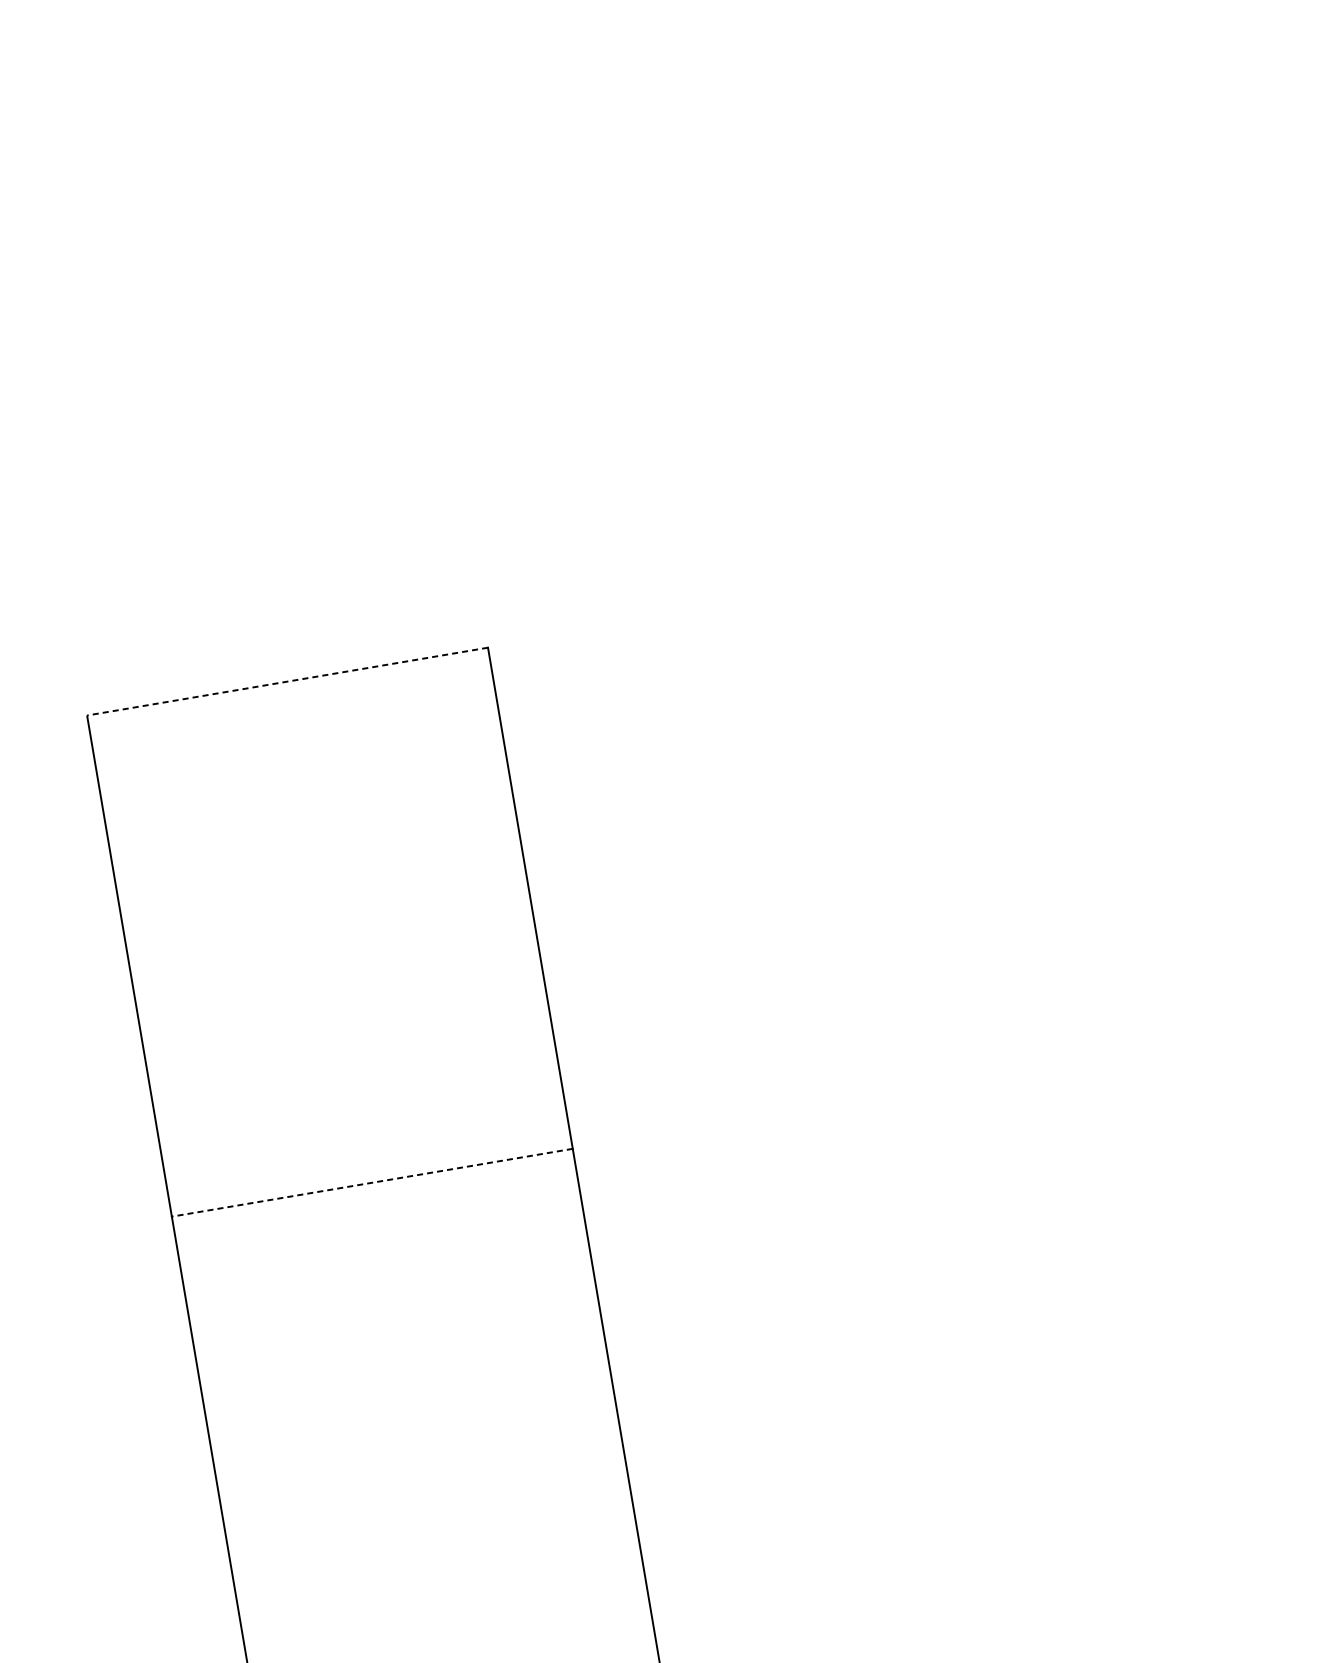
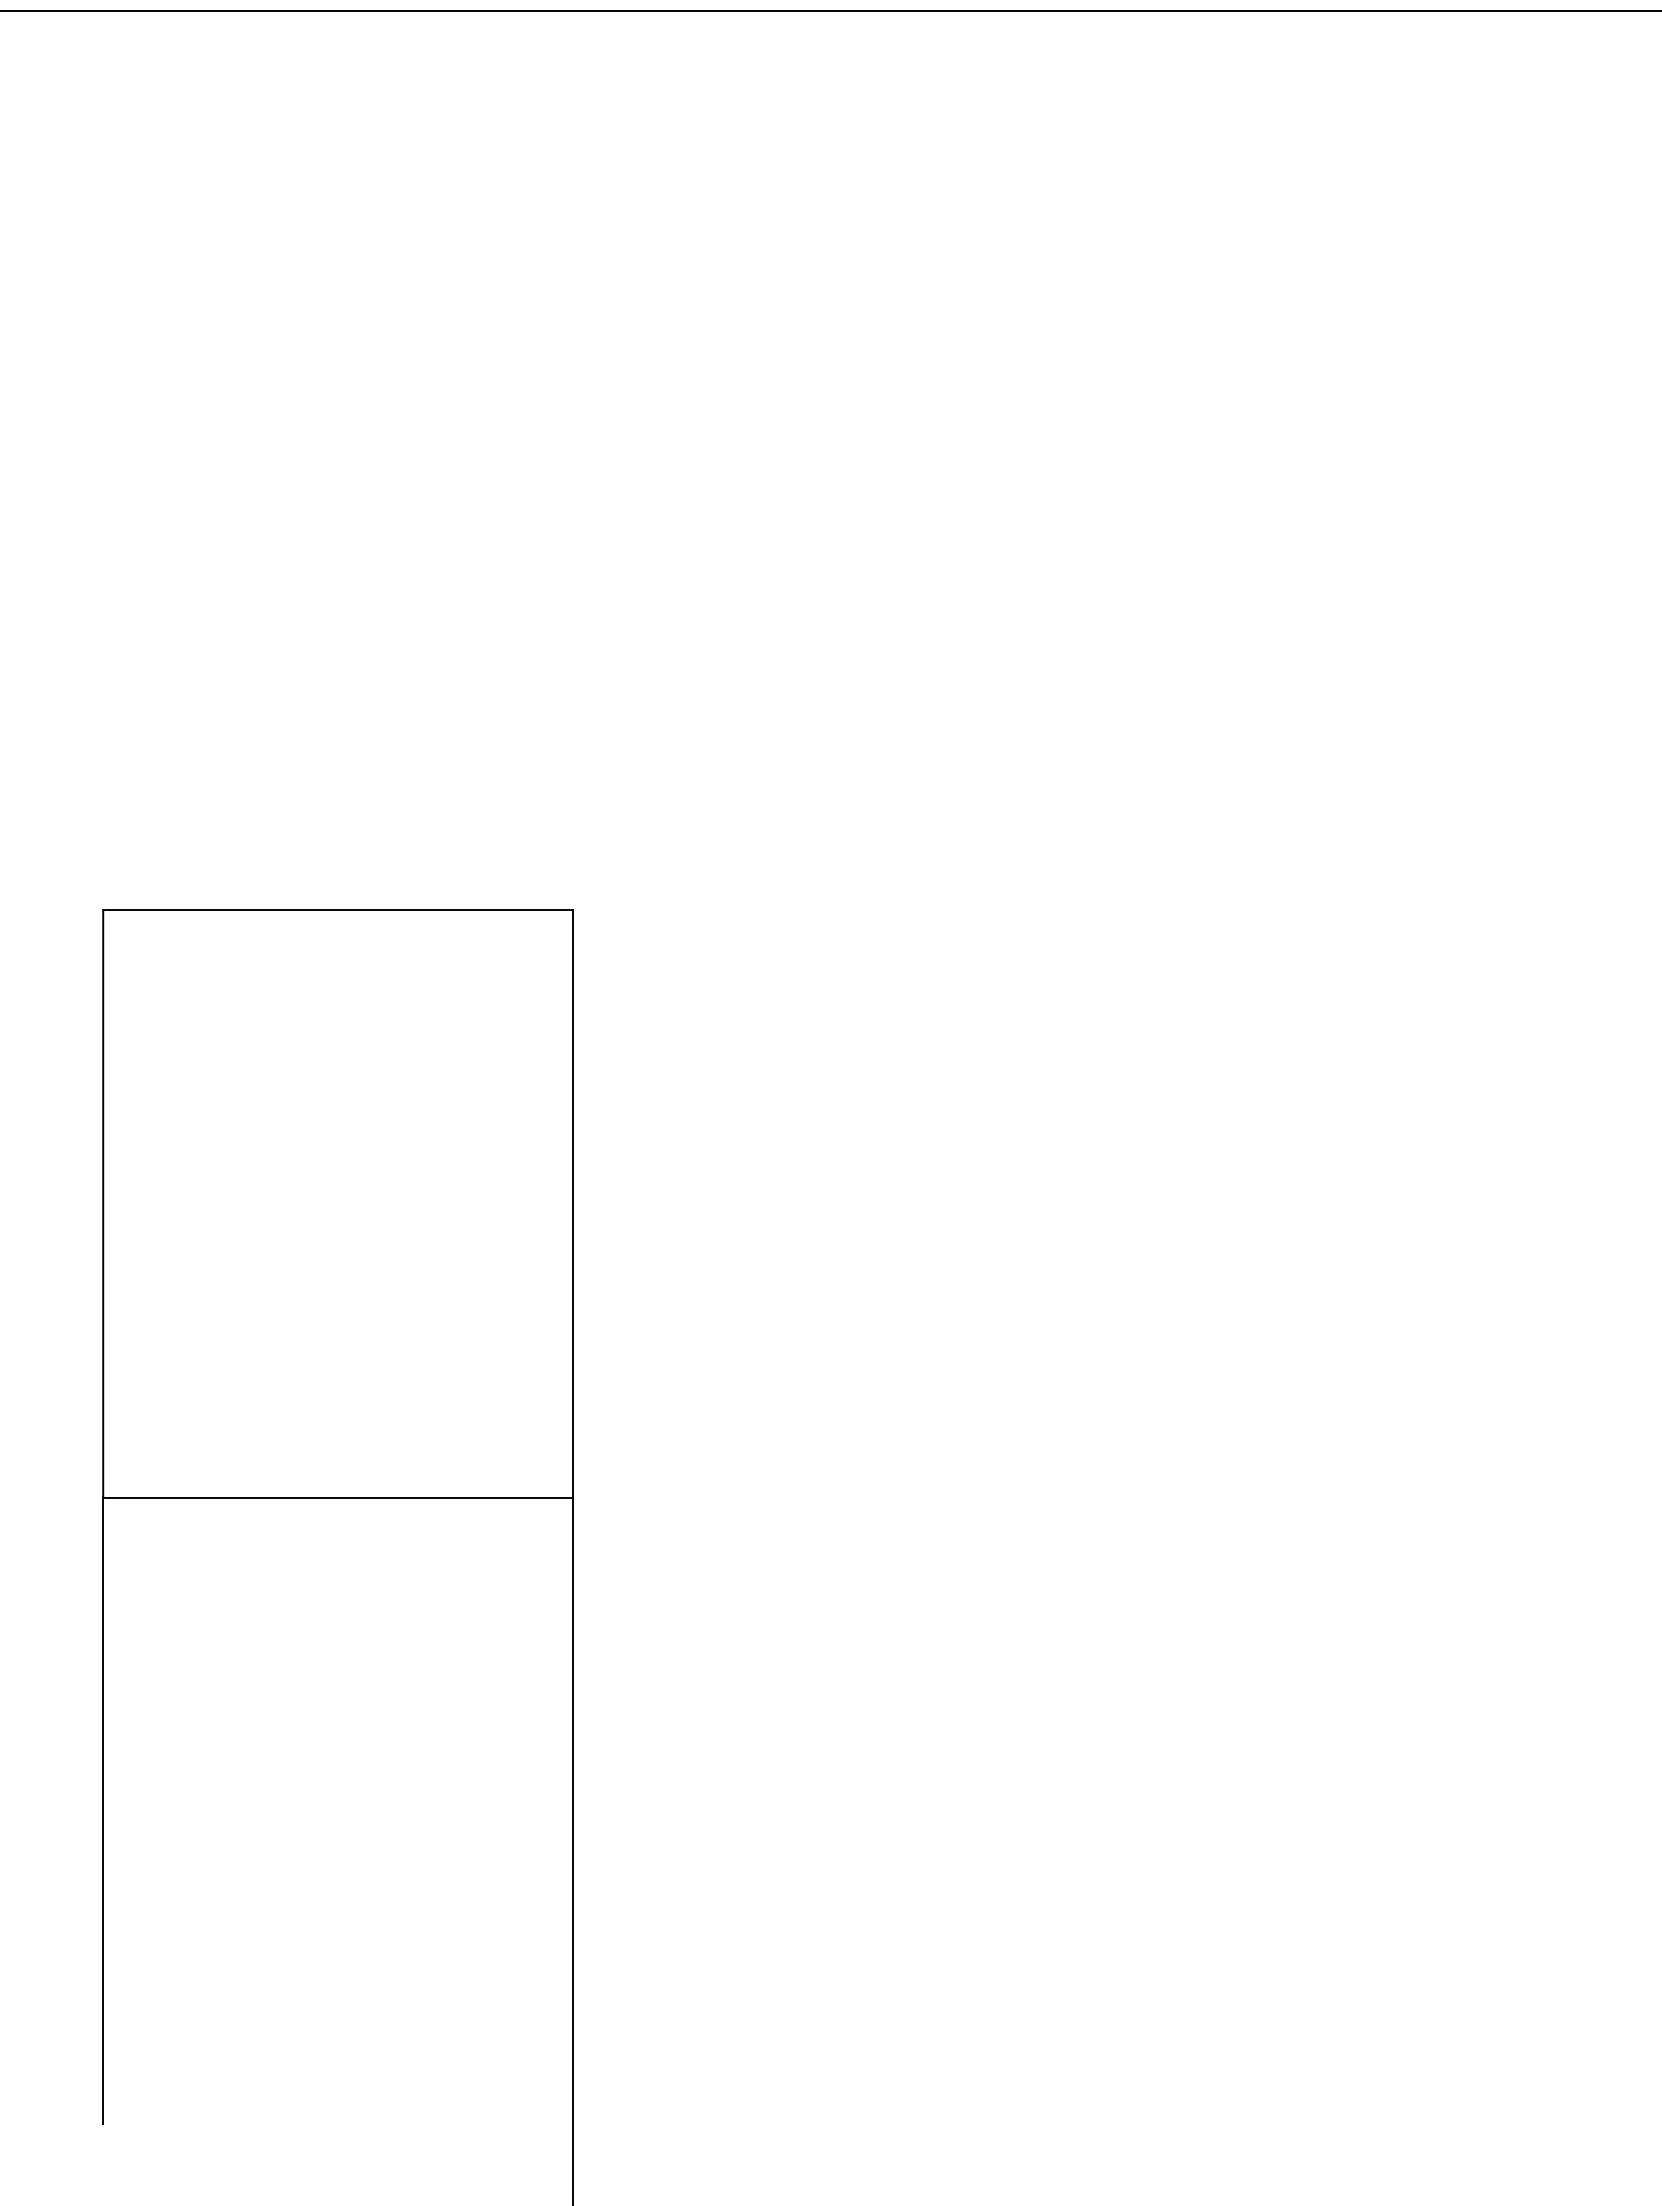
line: (287, 681) -> (338, 910), dashed -> solid
line: (372, 1182) -> (338, 1497), dashed -> solid

